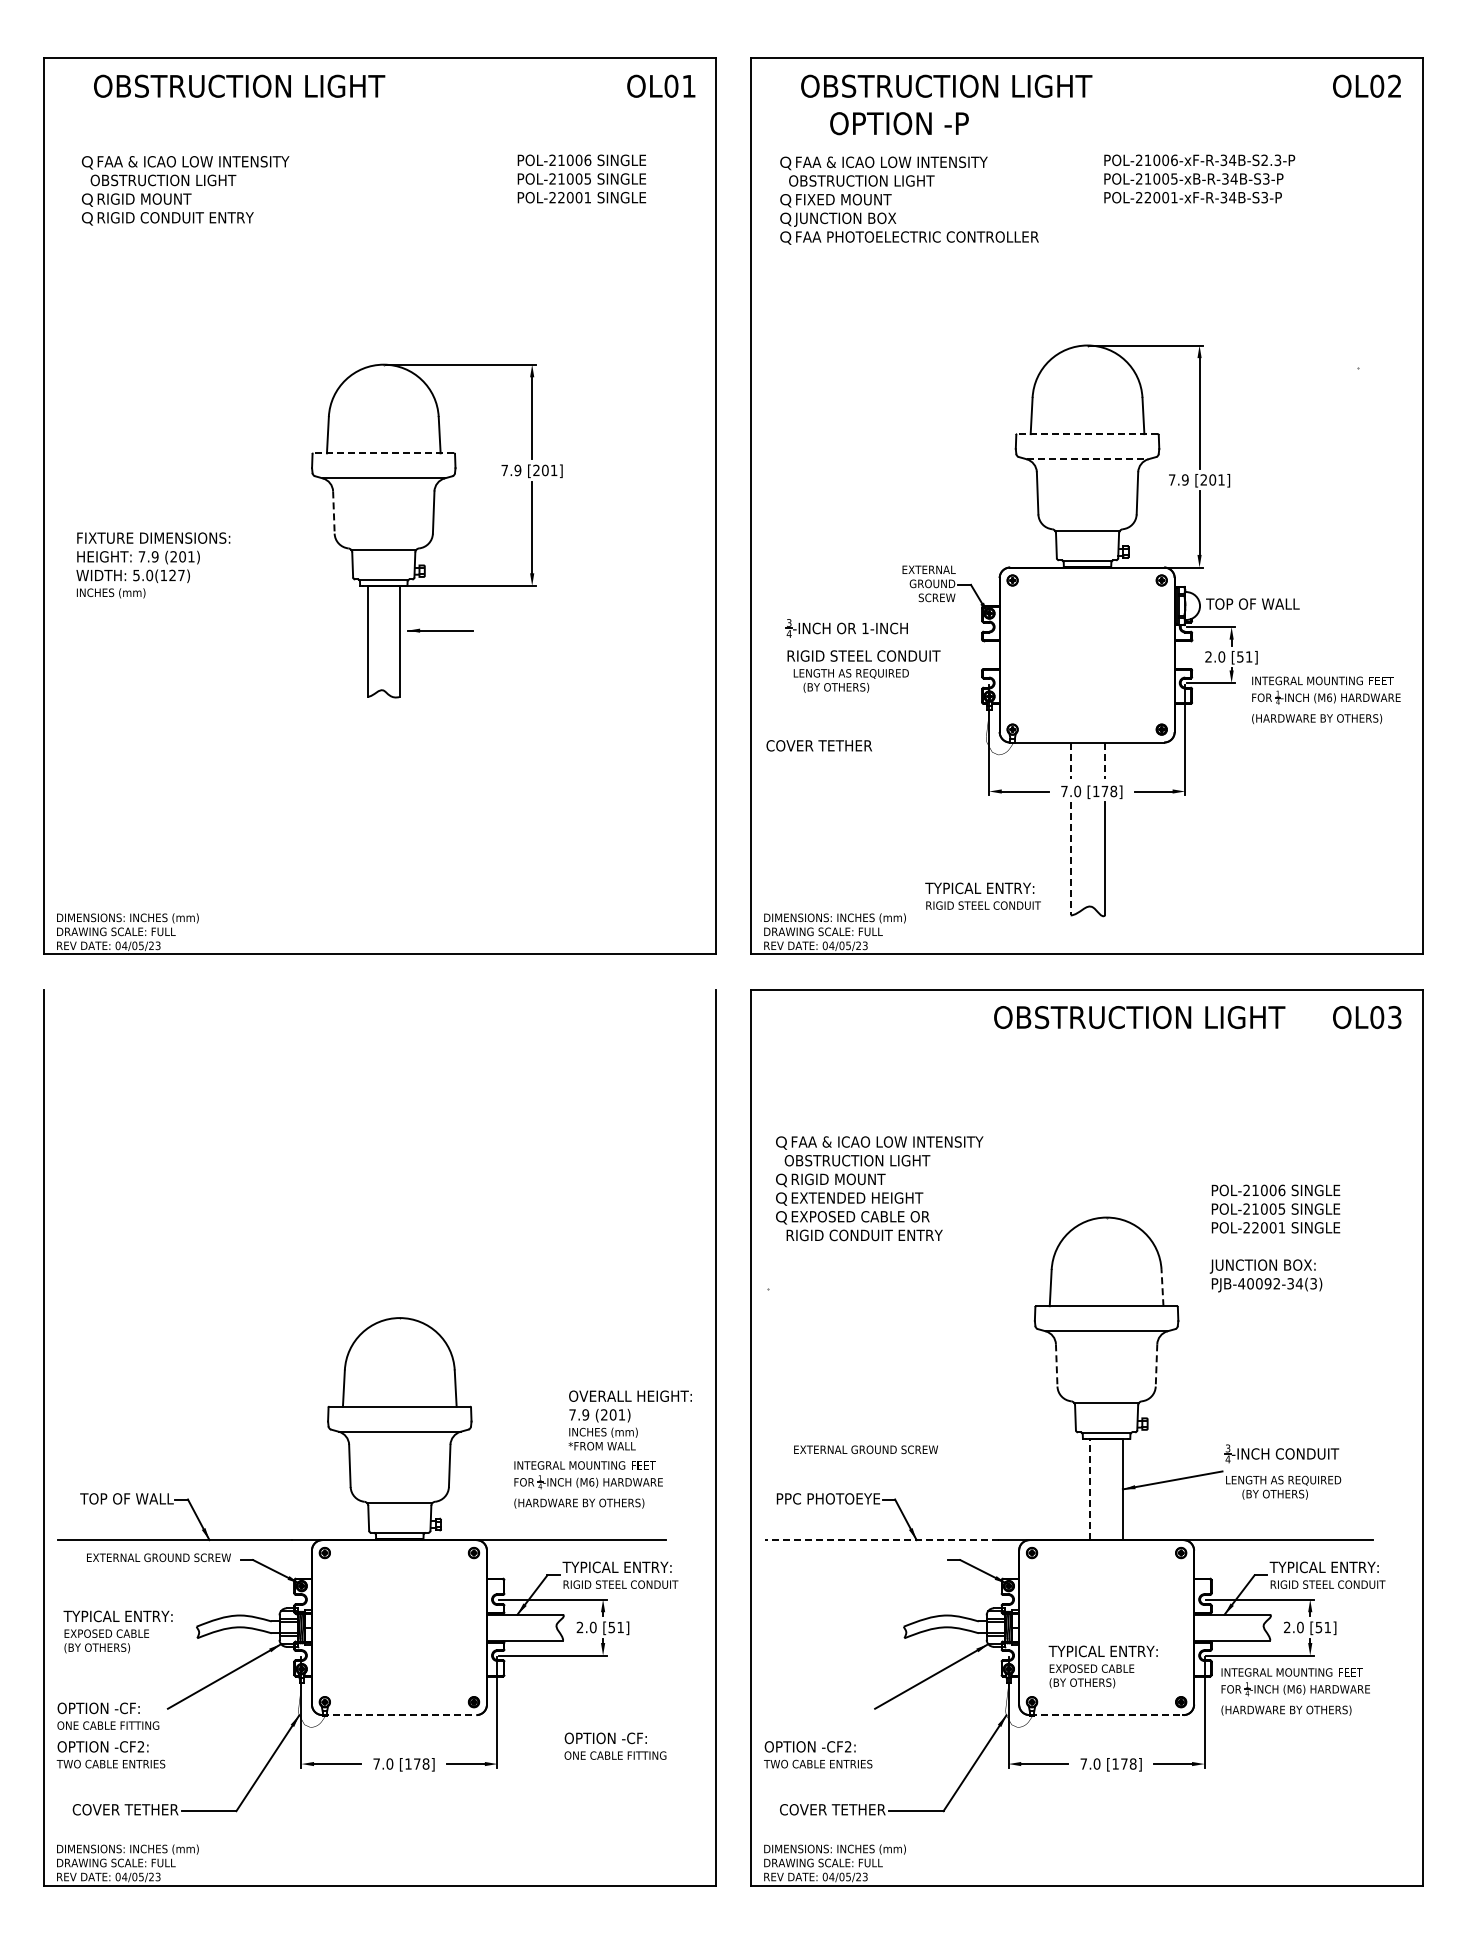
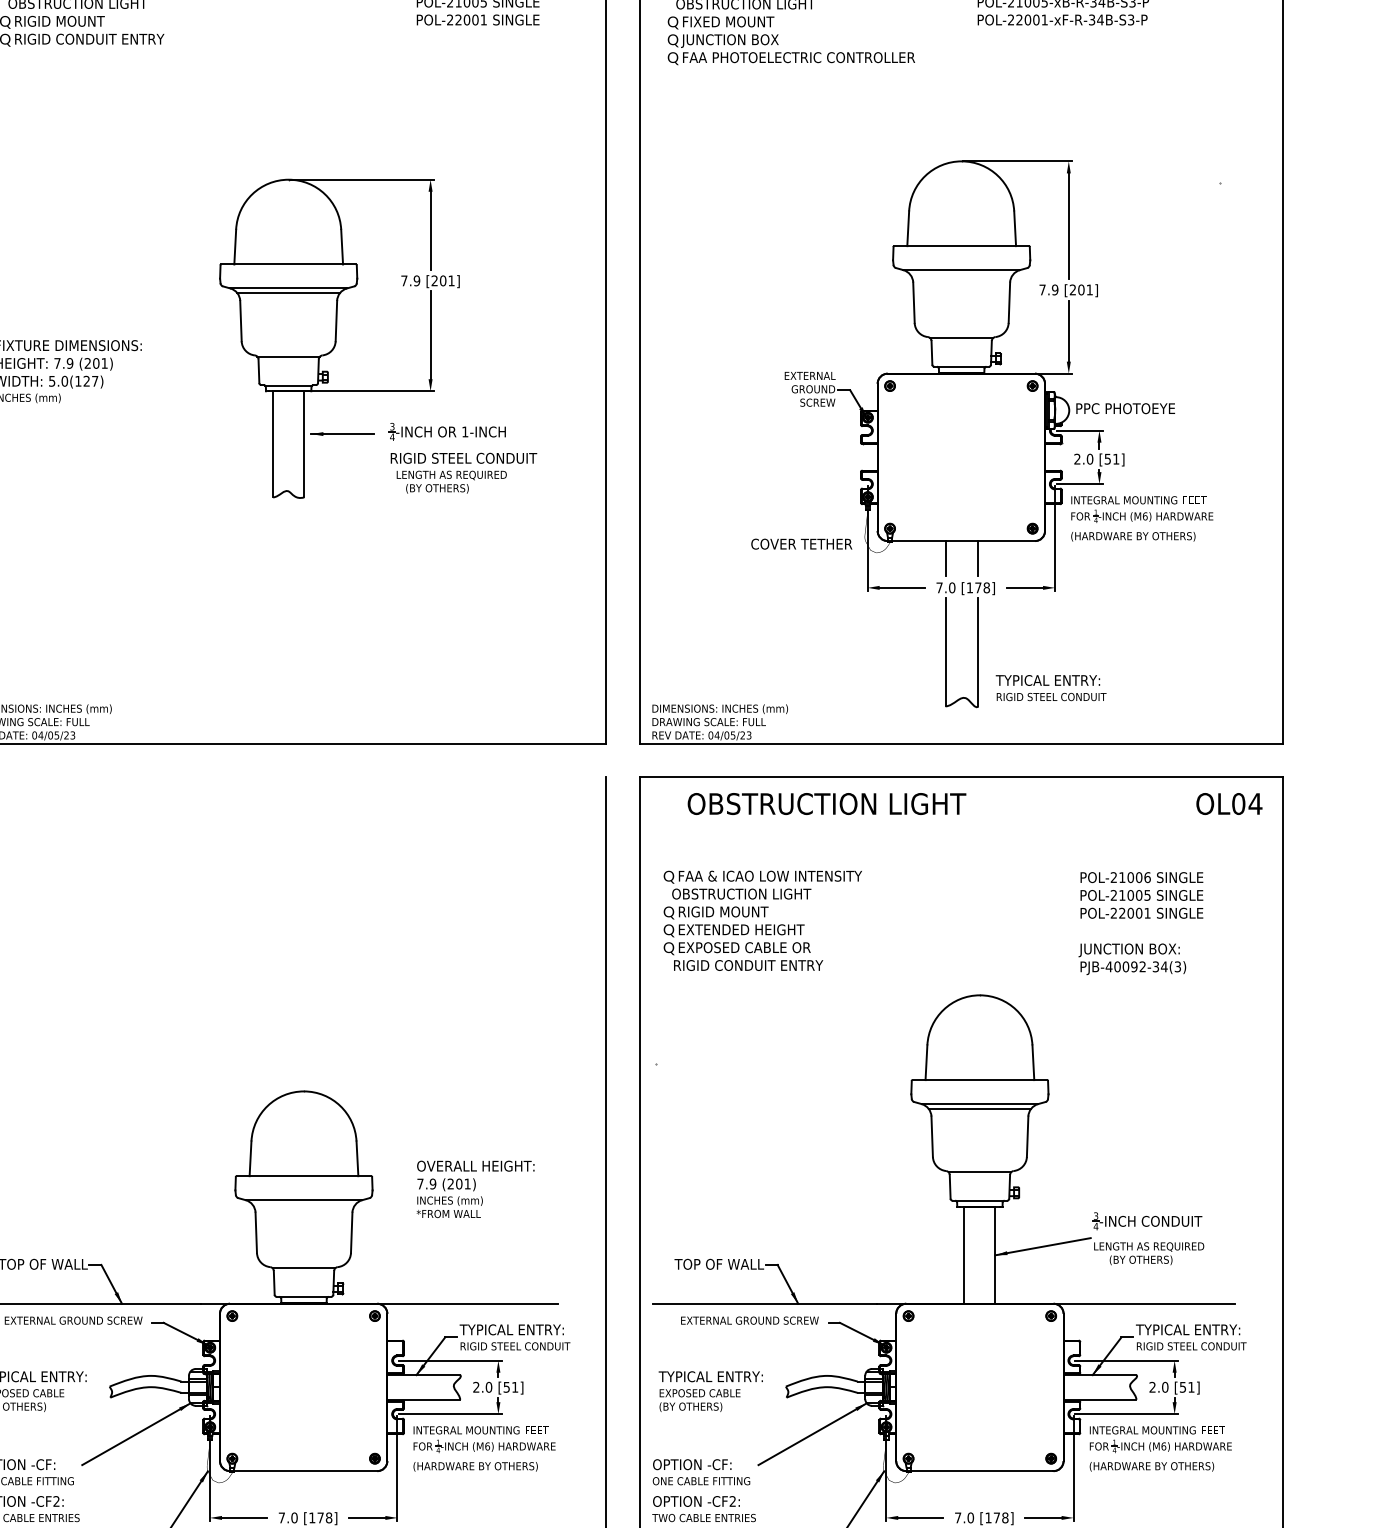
line: (1087, 434) -> (961, 246), dashed -> solid
line: (383, 453) -> (288, 264), dashed -> solid
line: (1087, 459) -> (961, 270), dashed -> solid
line: (383, 483) -> (288, 293), added
line: (333, 513) -> (240, 322), dashed -> solid
text: (1258, 603) -> (1125, 408), TOP OF WALL -> PPC PHOTOEYE
part: (862, 655) -> (462, 457), moved
part: (1326, 700) -> (1142, 519), moved
text: (818, 745) -> (800, 543), moved
line: (1070, 761) -> (945, 559), dashed -> solid
line: (1105, 761) -> (978, 559), dashed -> solid
line: (1070, 858) -> (945, 651), dashed -> solid
text: (982, 895) -> (1050, 687), moved
text: (1139, 1017) -> (826, 804), moved
text: (1394, 1017) -> (1255, 804), OL03 -> OL04
text: (879, 1188) -> (762, 920), moved
text: (1274, 1238) -> (1140, 923), moved
line: (1162, 1287) -> (1033, 1062), dashed -> solid
line: (1106, 1336) -> (979, 1109), added
line: (1056, 1365) -> (931, 1136), dashed -> solid
line: (1156, 1365) -> (1027, 1136), dashed -> solid
text: (629, 1420) -> (474, 1189), moved
text: (865, 1449) -> (749, 1320), moved
part: (588, 1484) -> (484, 1448), moved
line: (1090, 1489) -> (964, 1255), dashed -> solid
text: (828, 1498) -> (713, 1263), PPC PHOTOEYE -> TOP OF WALL
line: (882, 1540) -> (765, 1304), dashed -> solid
text: (1102, 1666) -> (710, 1391), moved
line: (399, 1715) -> (303, 1471), dashed -> solid
line: (1106, 1715) -> (979, 1471), dashed -> solid
text: (615, 1745) -> (701, 1471), moved

